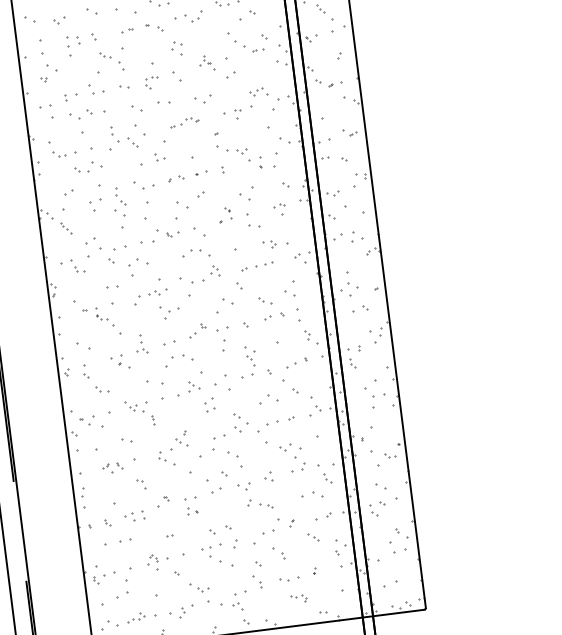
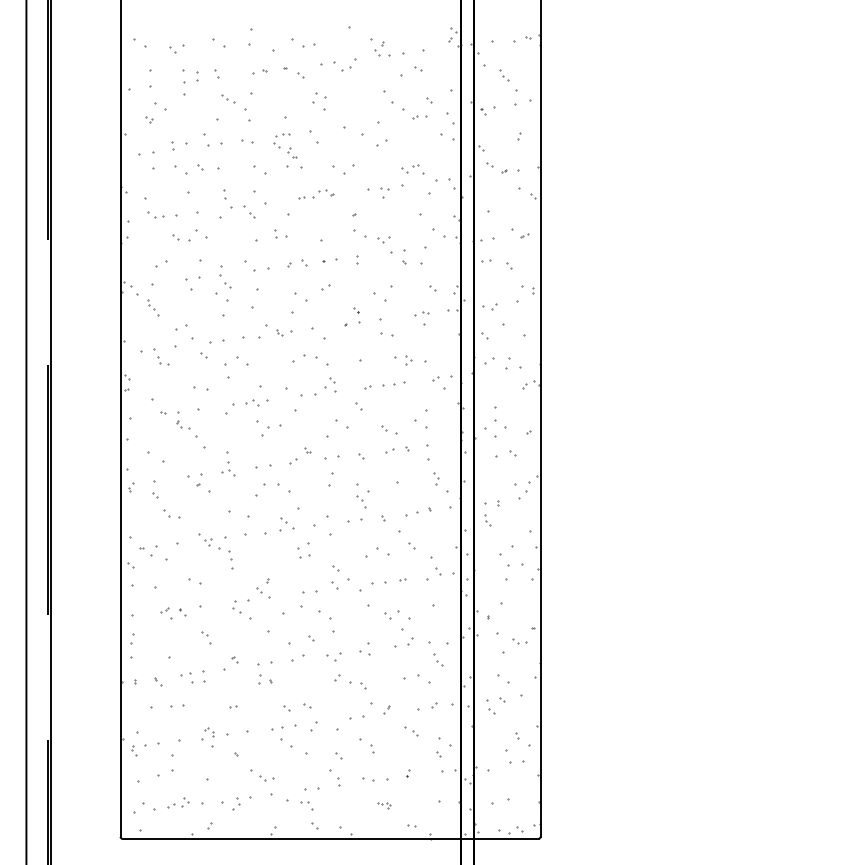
part: (207, 59) -> (292, 152), moved
part: (152, 420) -> (230, 560), size x1.6
part: (298, 598) -> (383, 805), size x0.6

